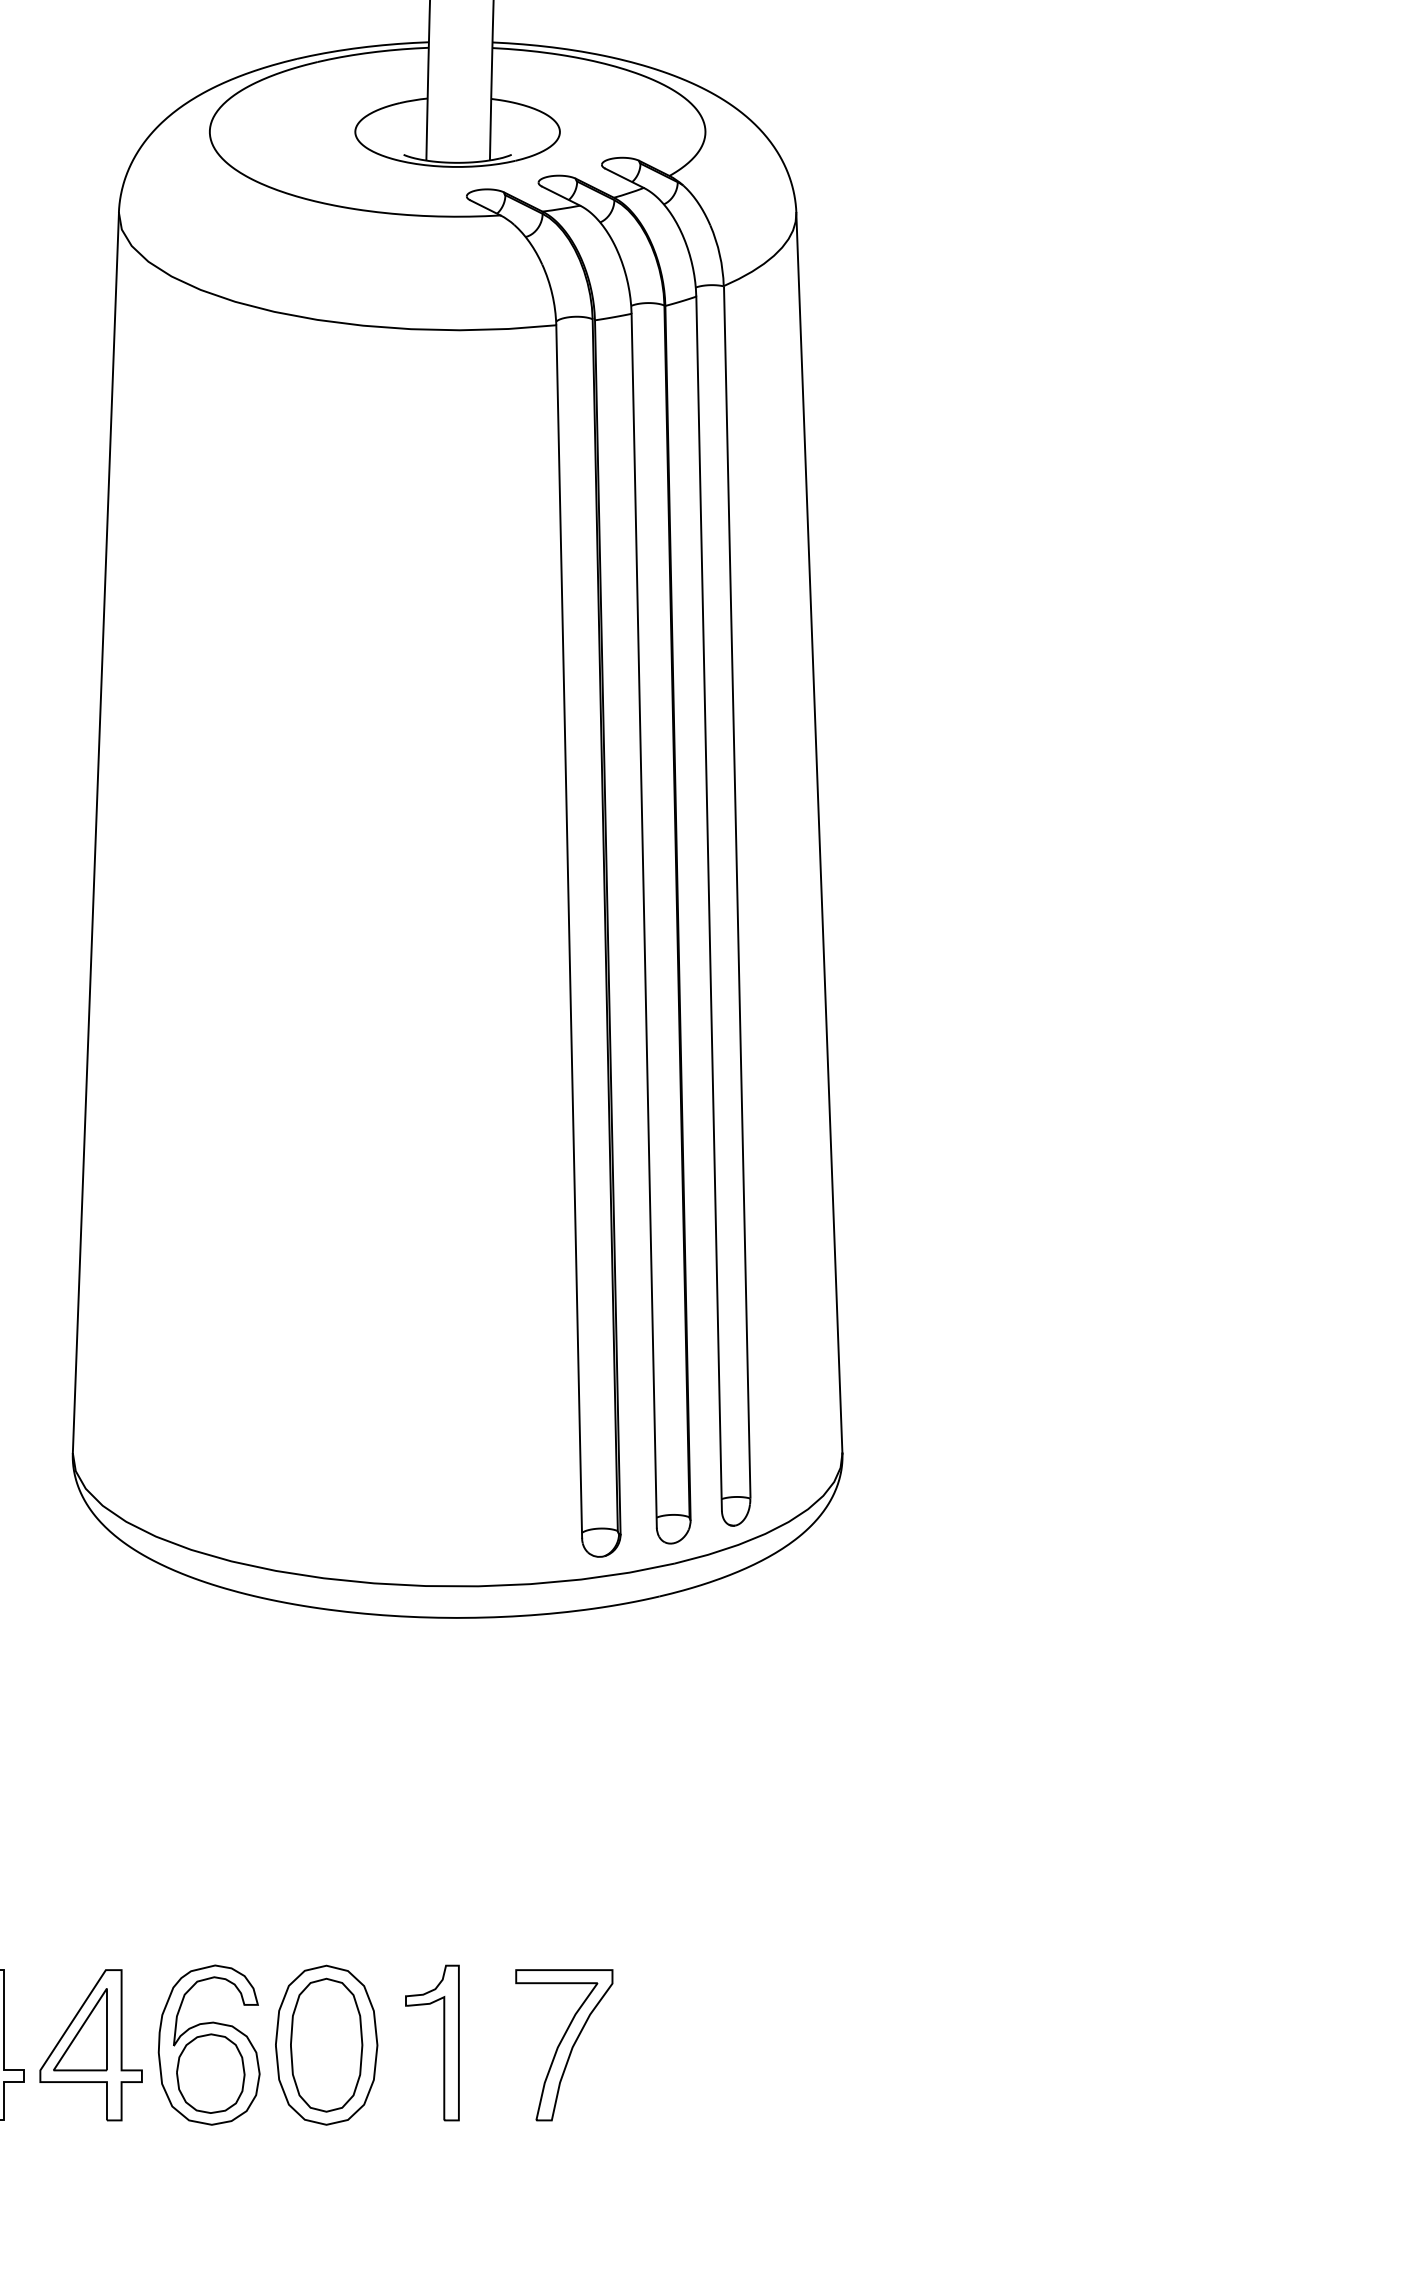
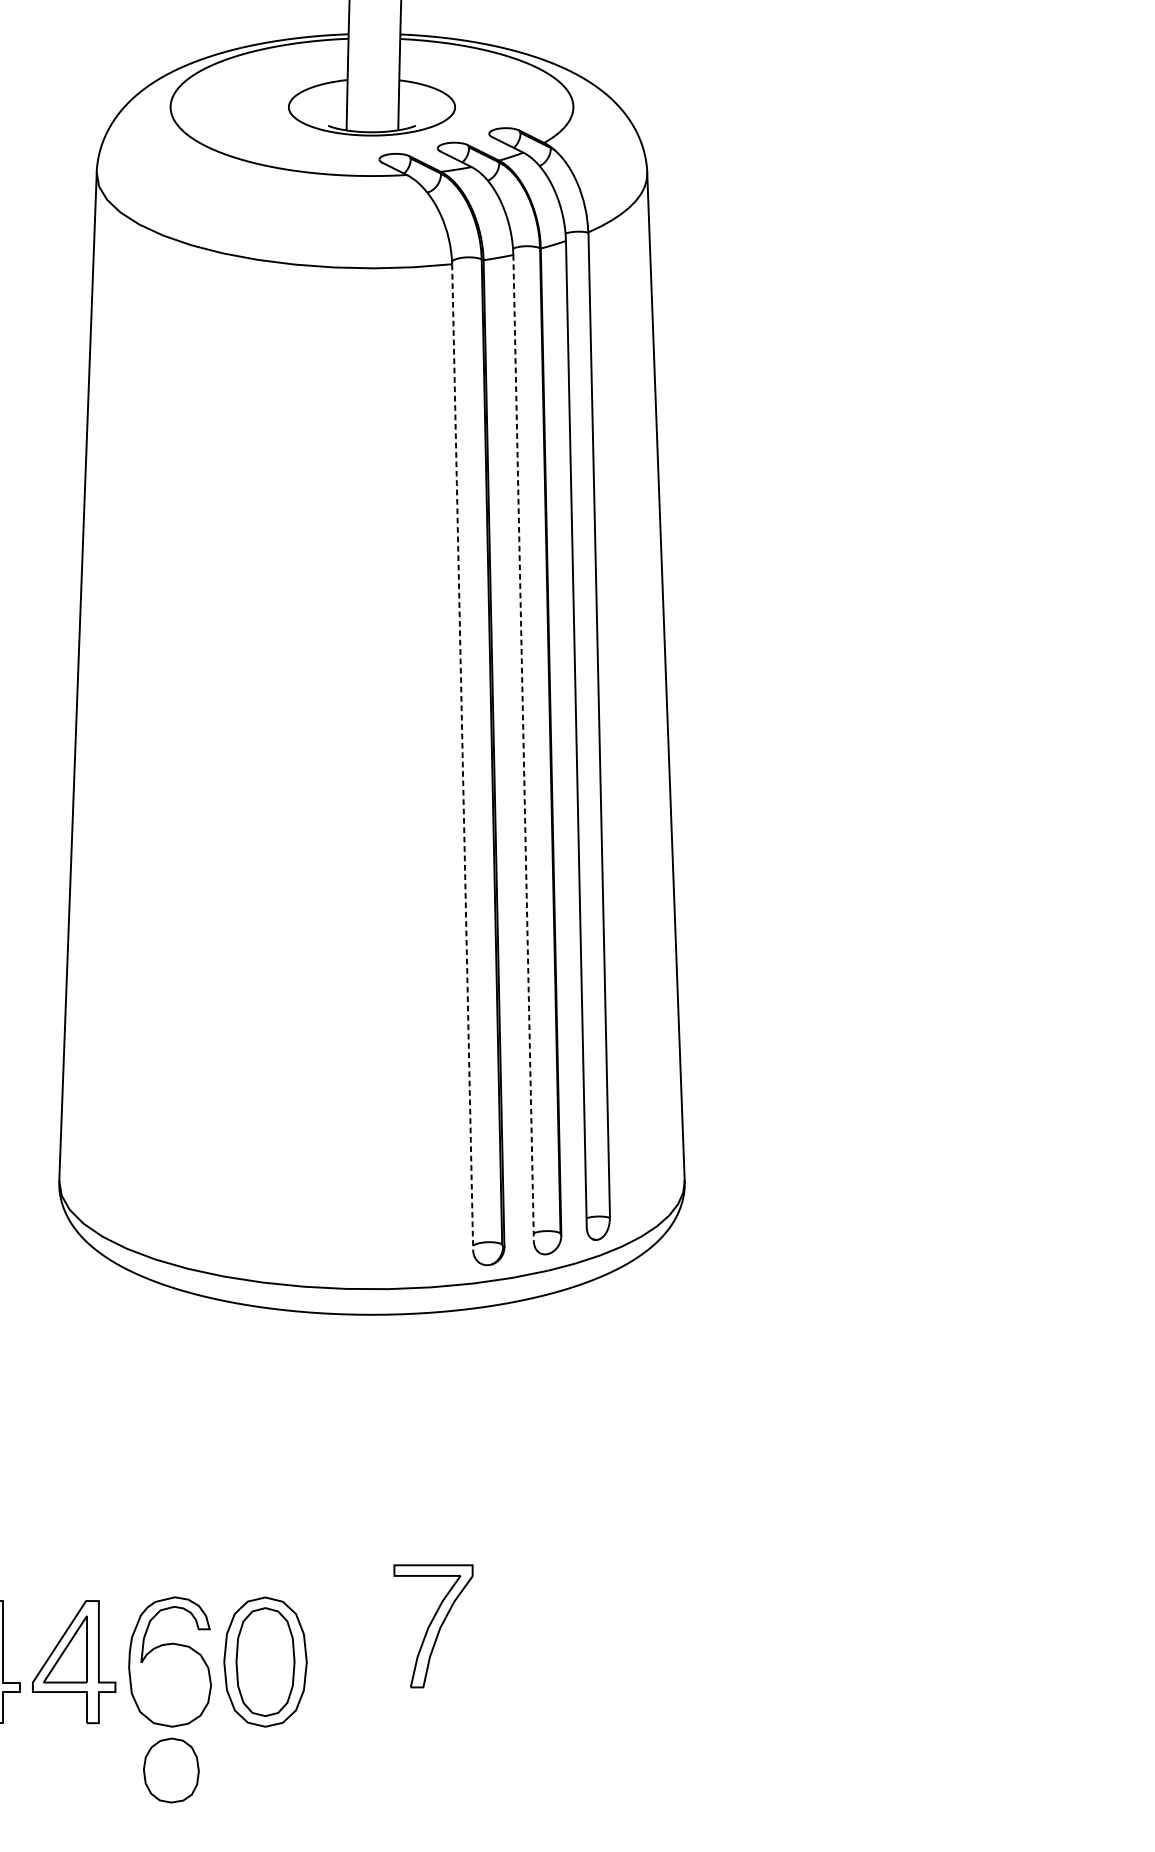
line: (644, 921) -> (523, 748), solid -> dashed
line: (569, 932) -> (462, 757), solid -> dashed
part: (443, 2042) -> (360, 1659), removed
part: (564, 2045) -> (433, 1626), moved
part: (210, 2073) -> (171, 1770), moved

